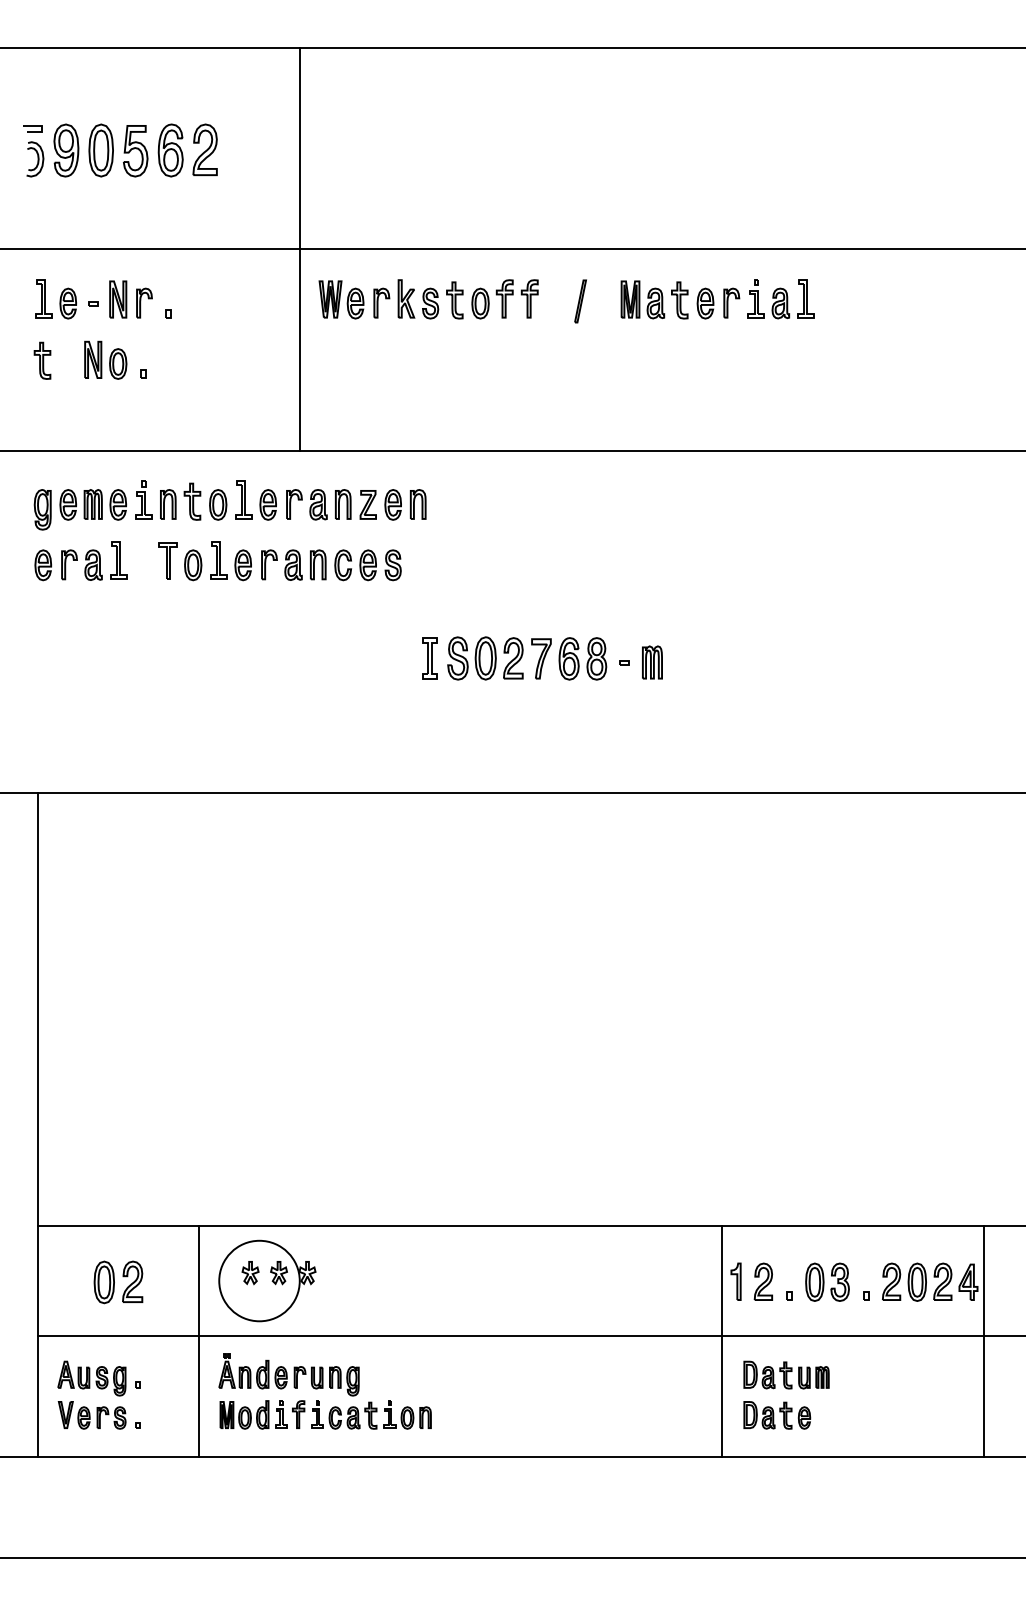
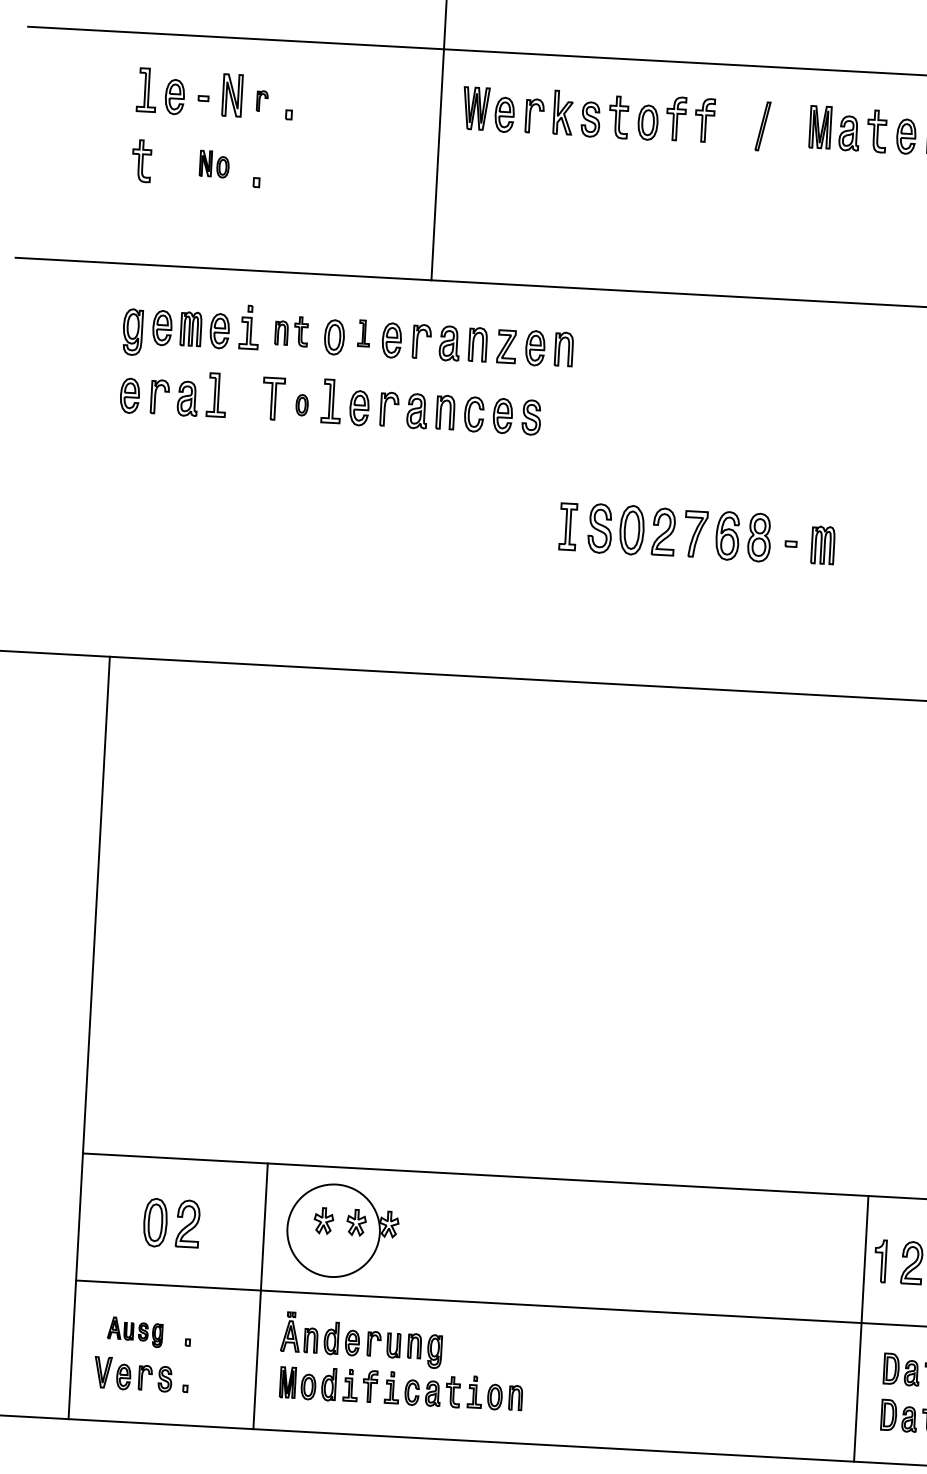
part: (144, 302) -> (262, 100), size x0.6
part: (105, 359) -> (214, 163), size x0.6
part: (243, 499) -> (363, 332), size x0.6
part: (180, 501) -> (291, 331), size x0.7
part: (193, 565) -> (302, 405), size x0.6
part: (91, 1378) -> (134, 1332), size x0.7

